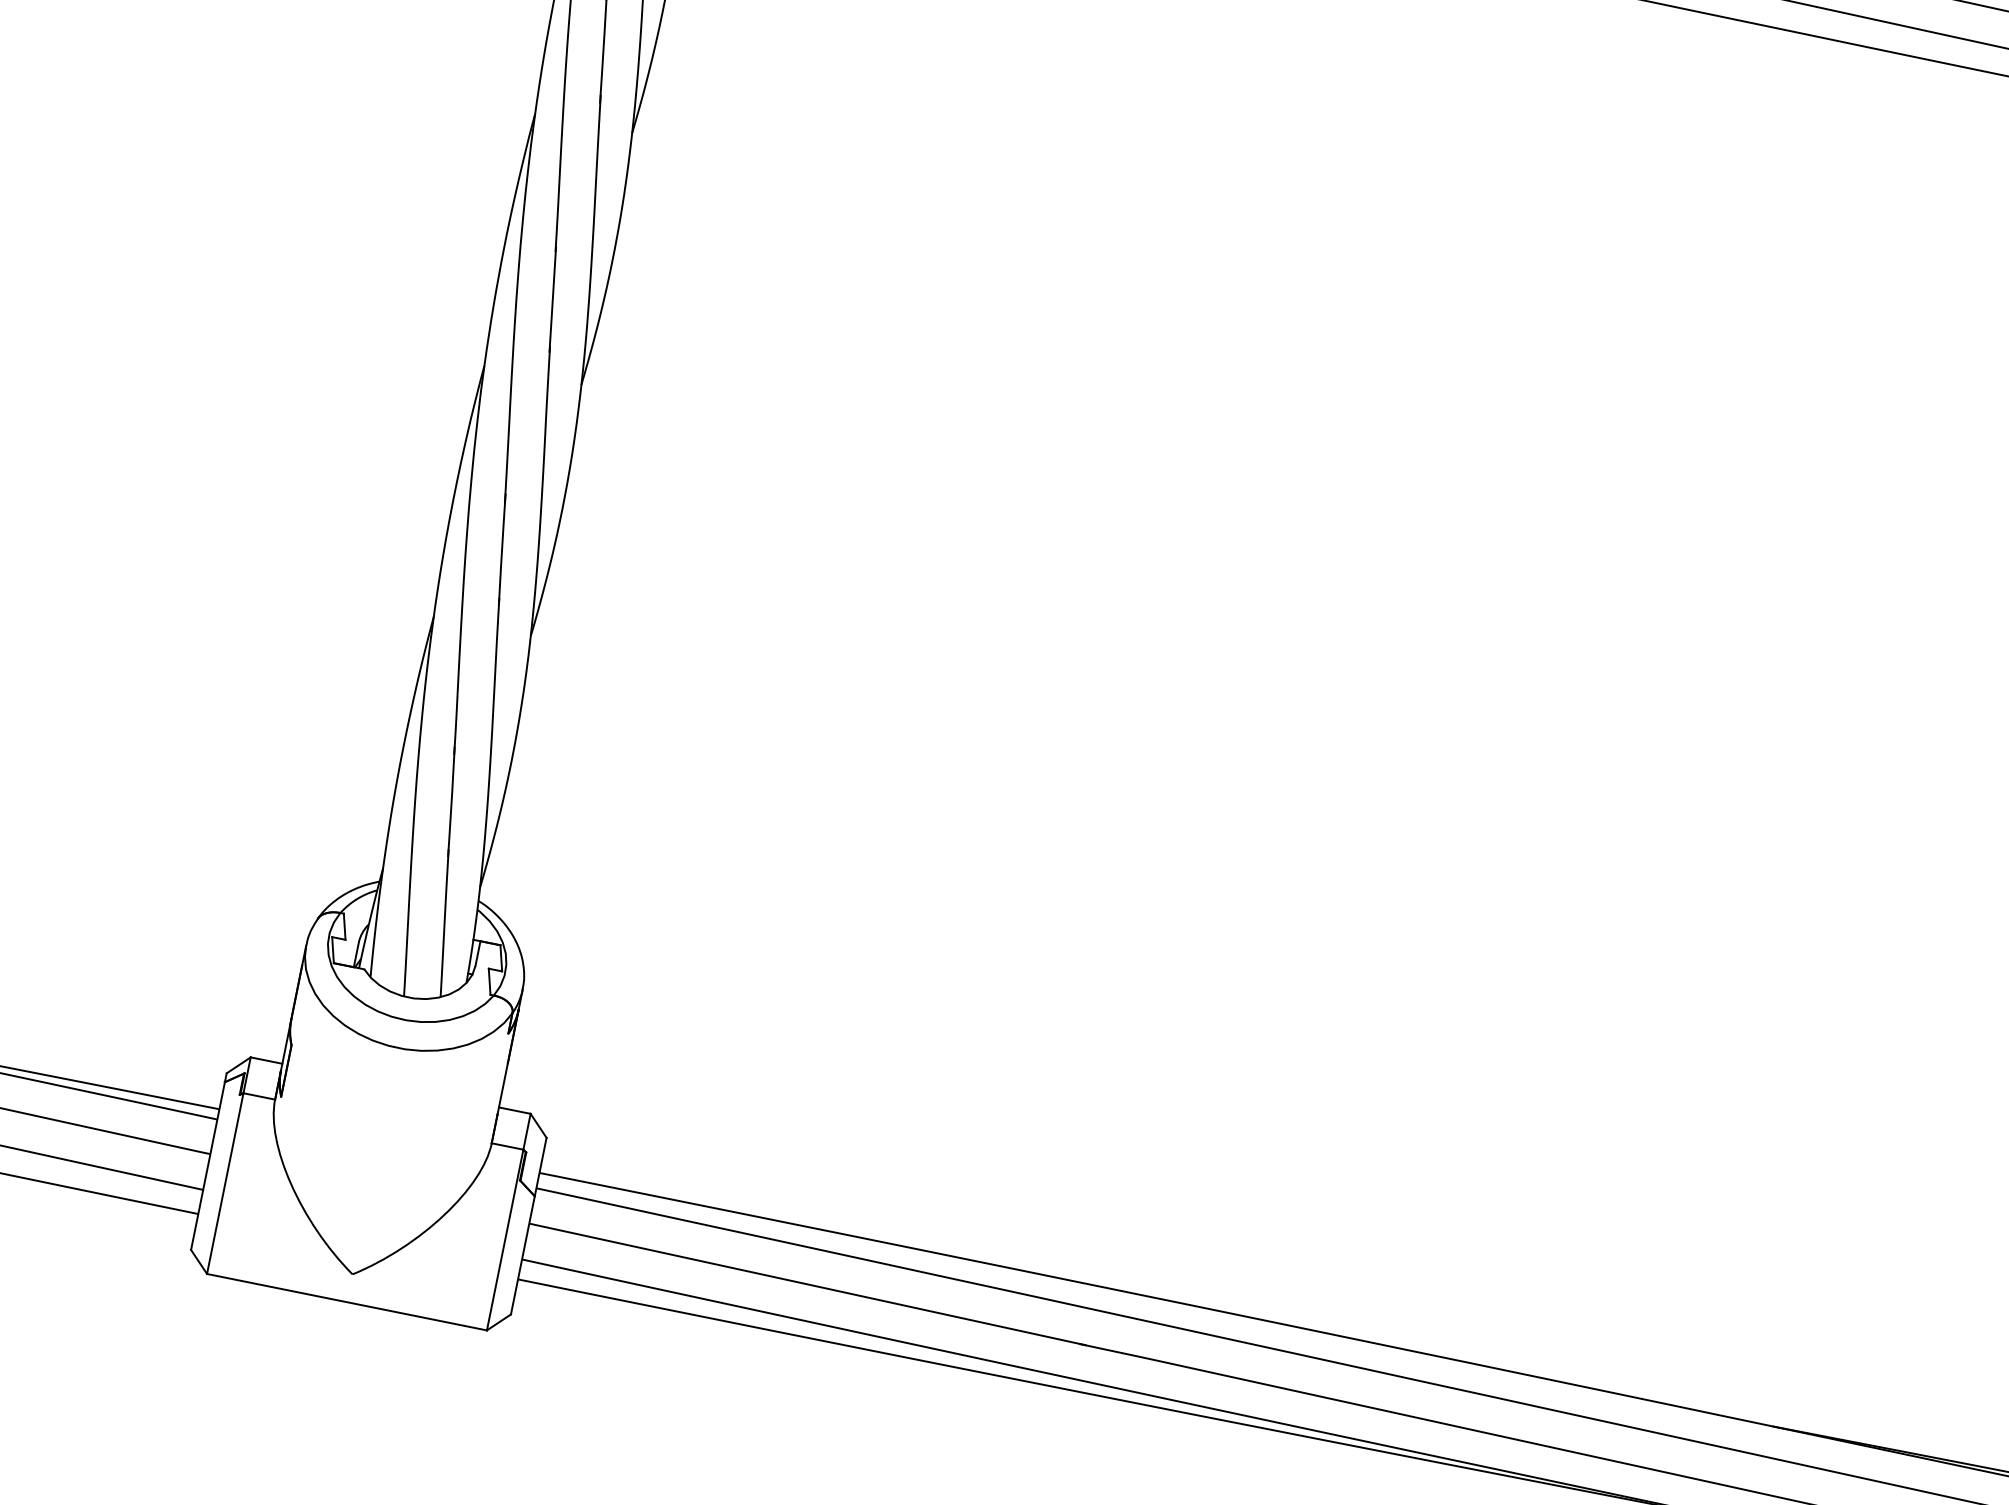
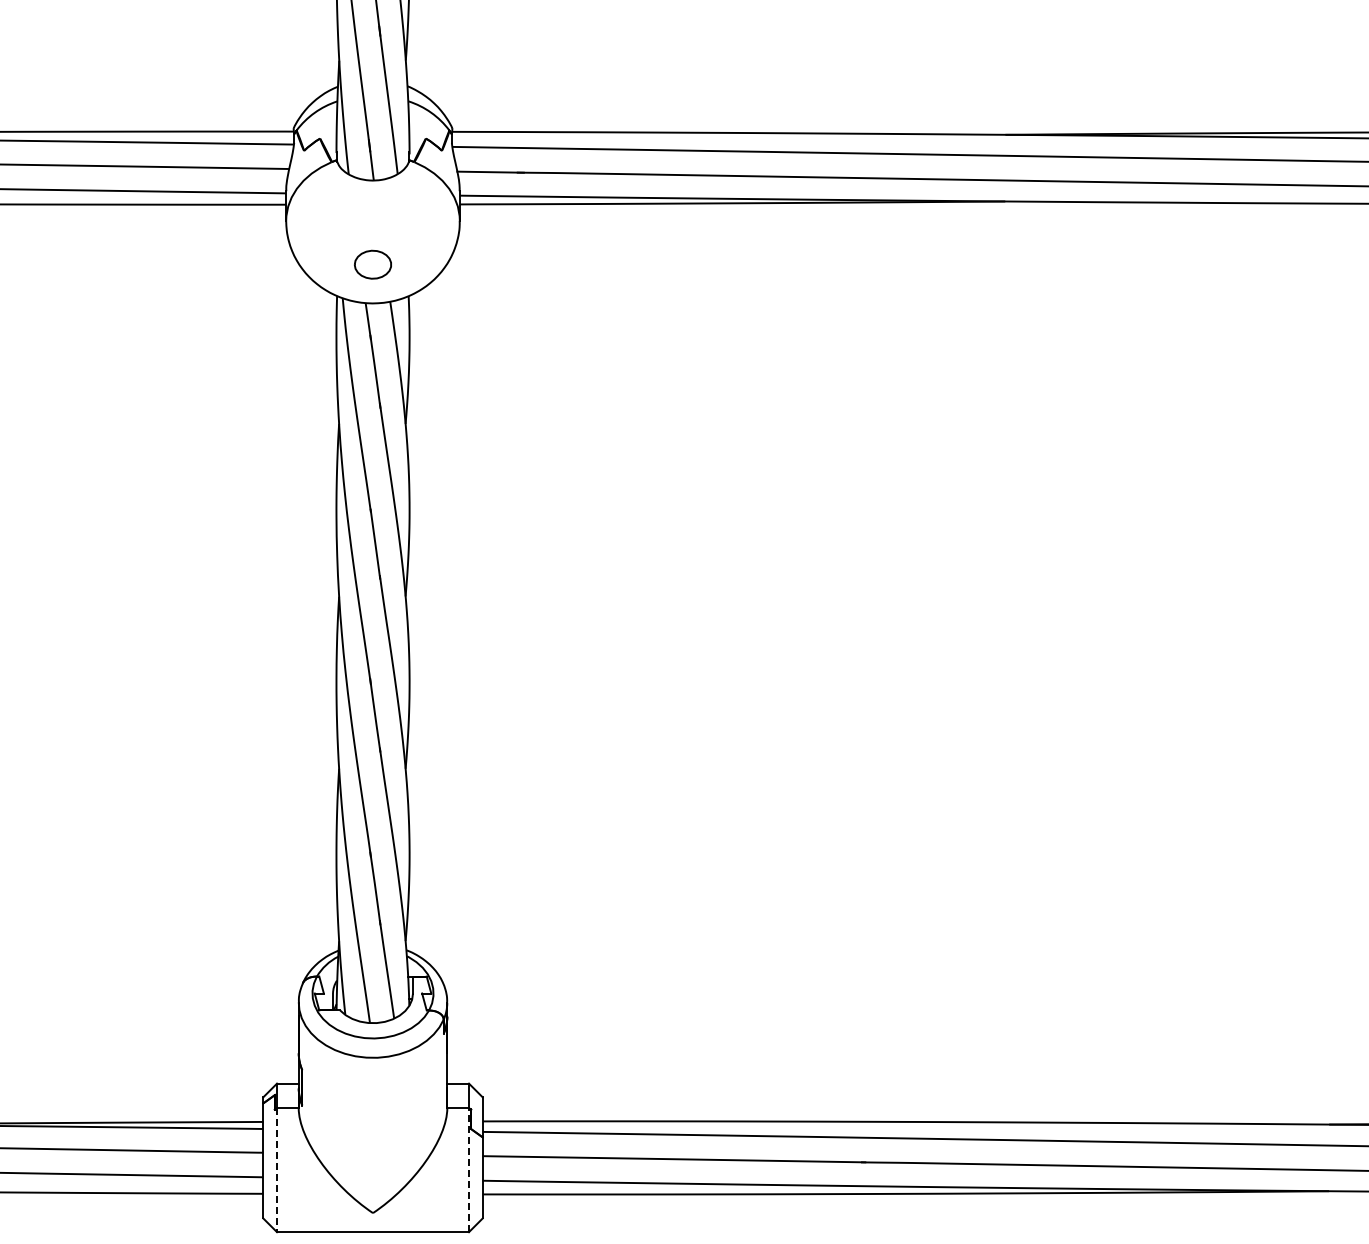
line: (225, 1184) -> (277, 1170), solid -> dashed
line: (505, 1240) -> (469, 1170), solid -> dashed

